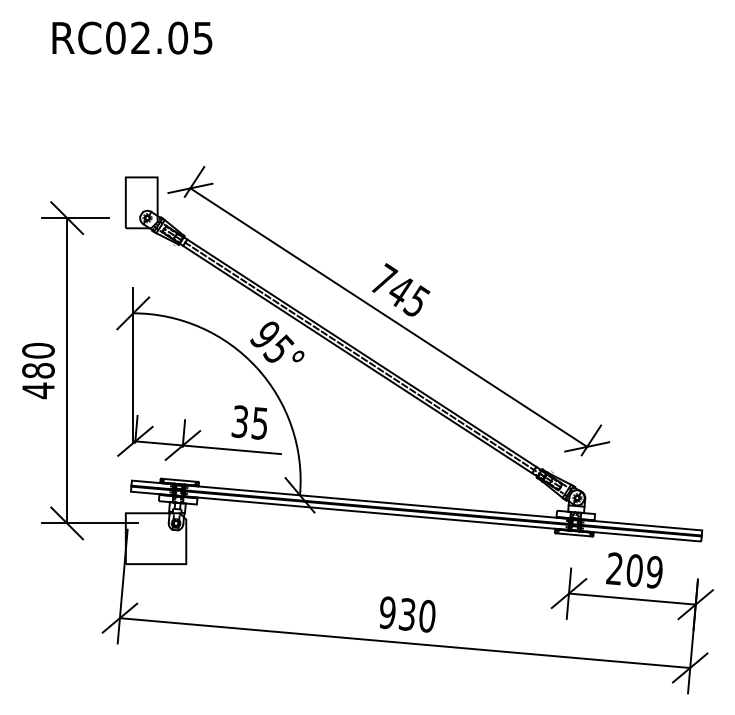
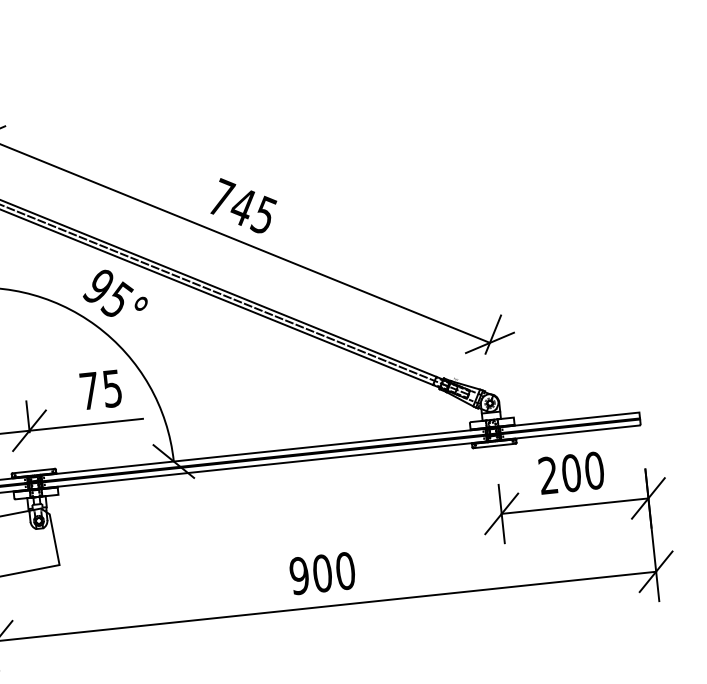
text: (239, 421) -> (88, 390), 35 -> 75
text: (654, 572) -> (594, 470), 209 -> 200
text: (406, 614) -> (321, 573), 930 -> 900

